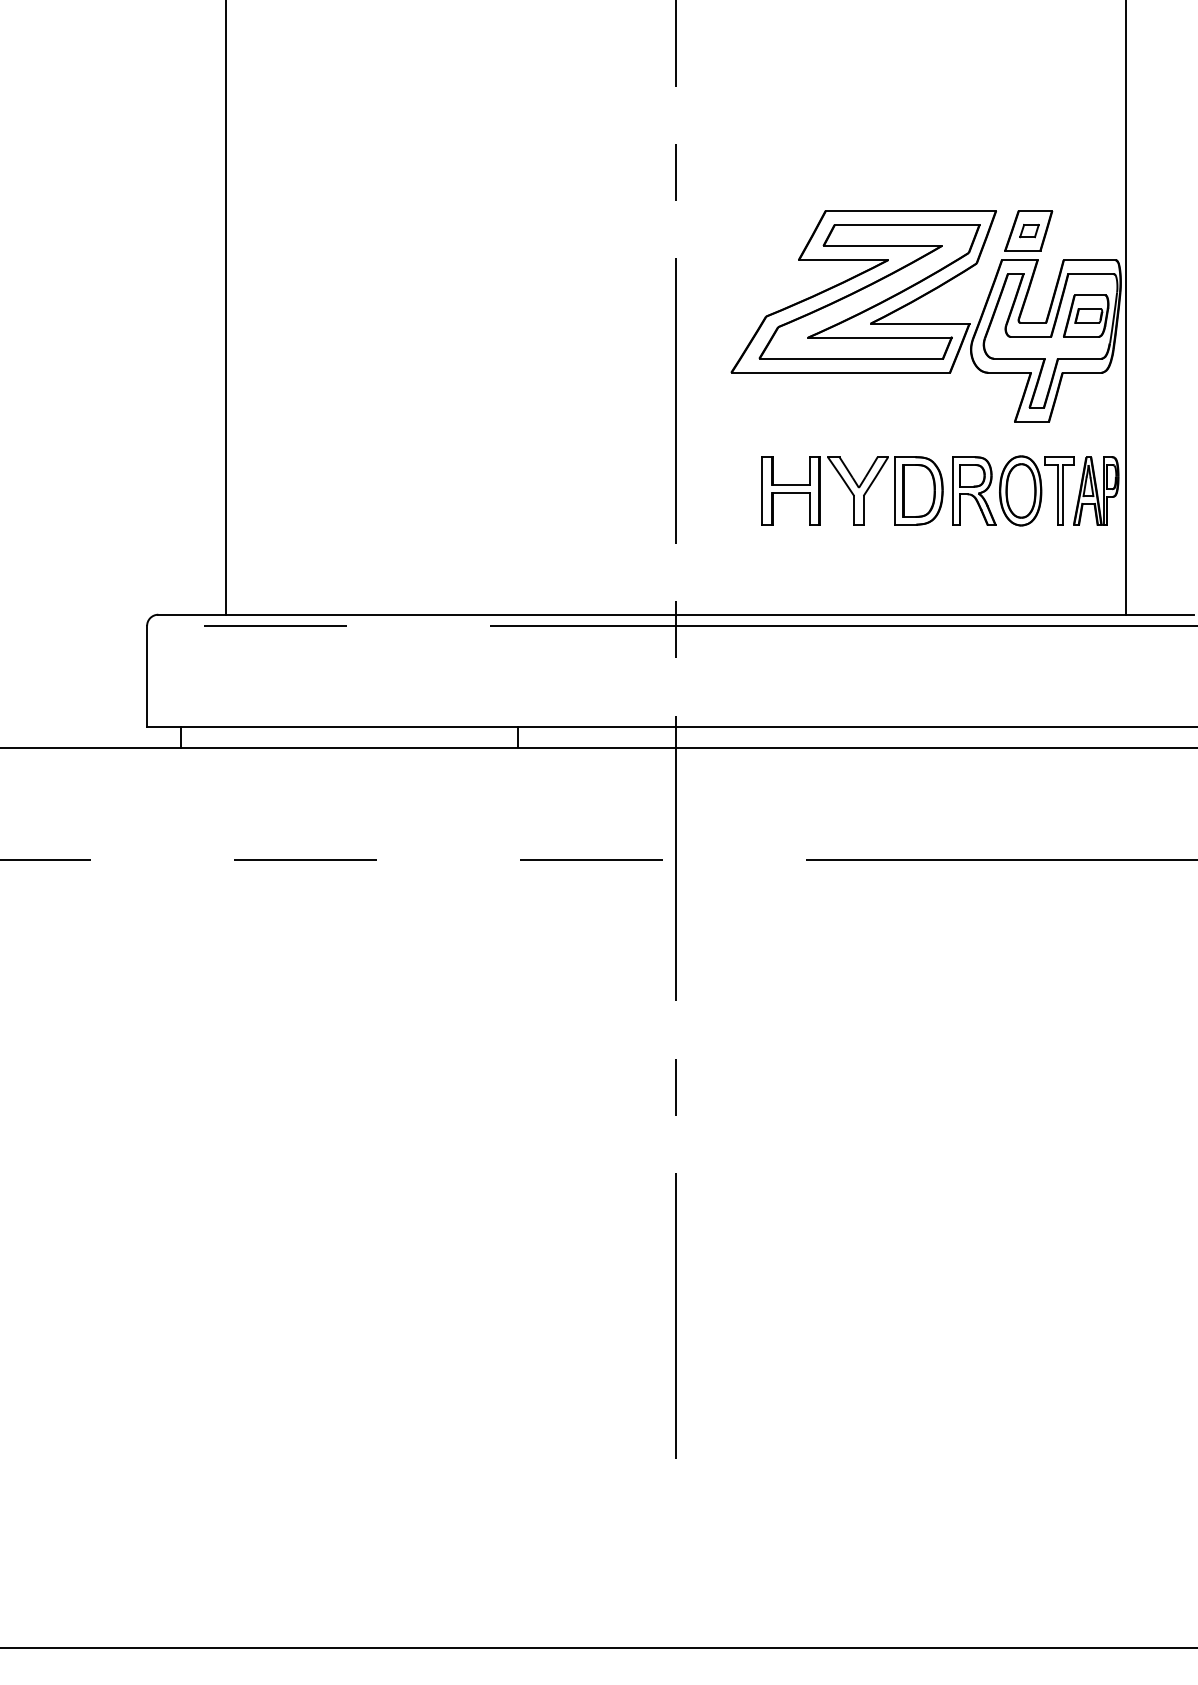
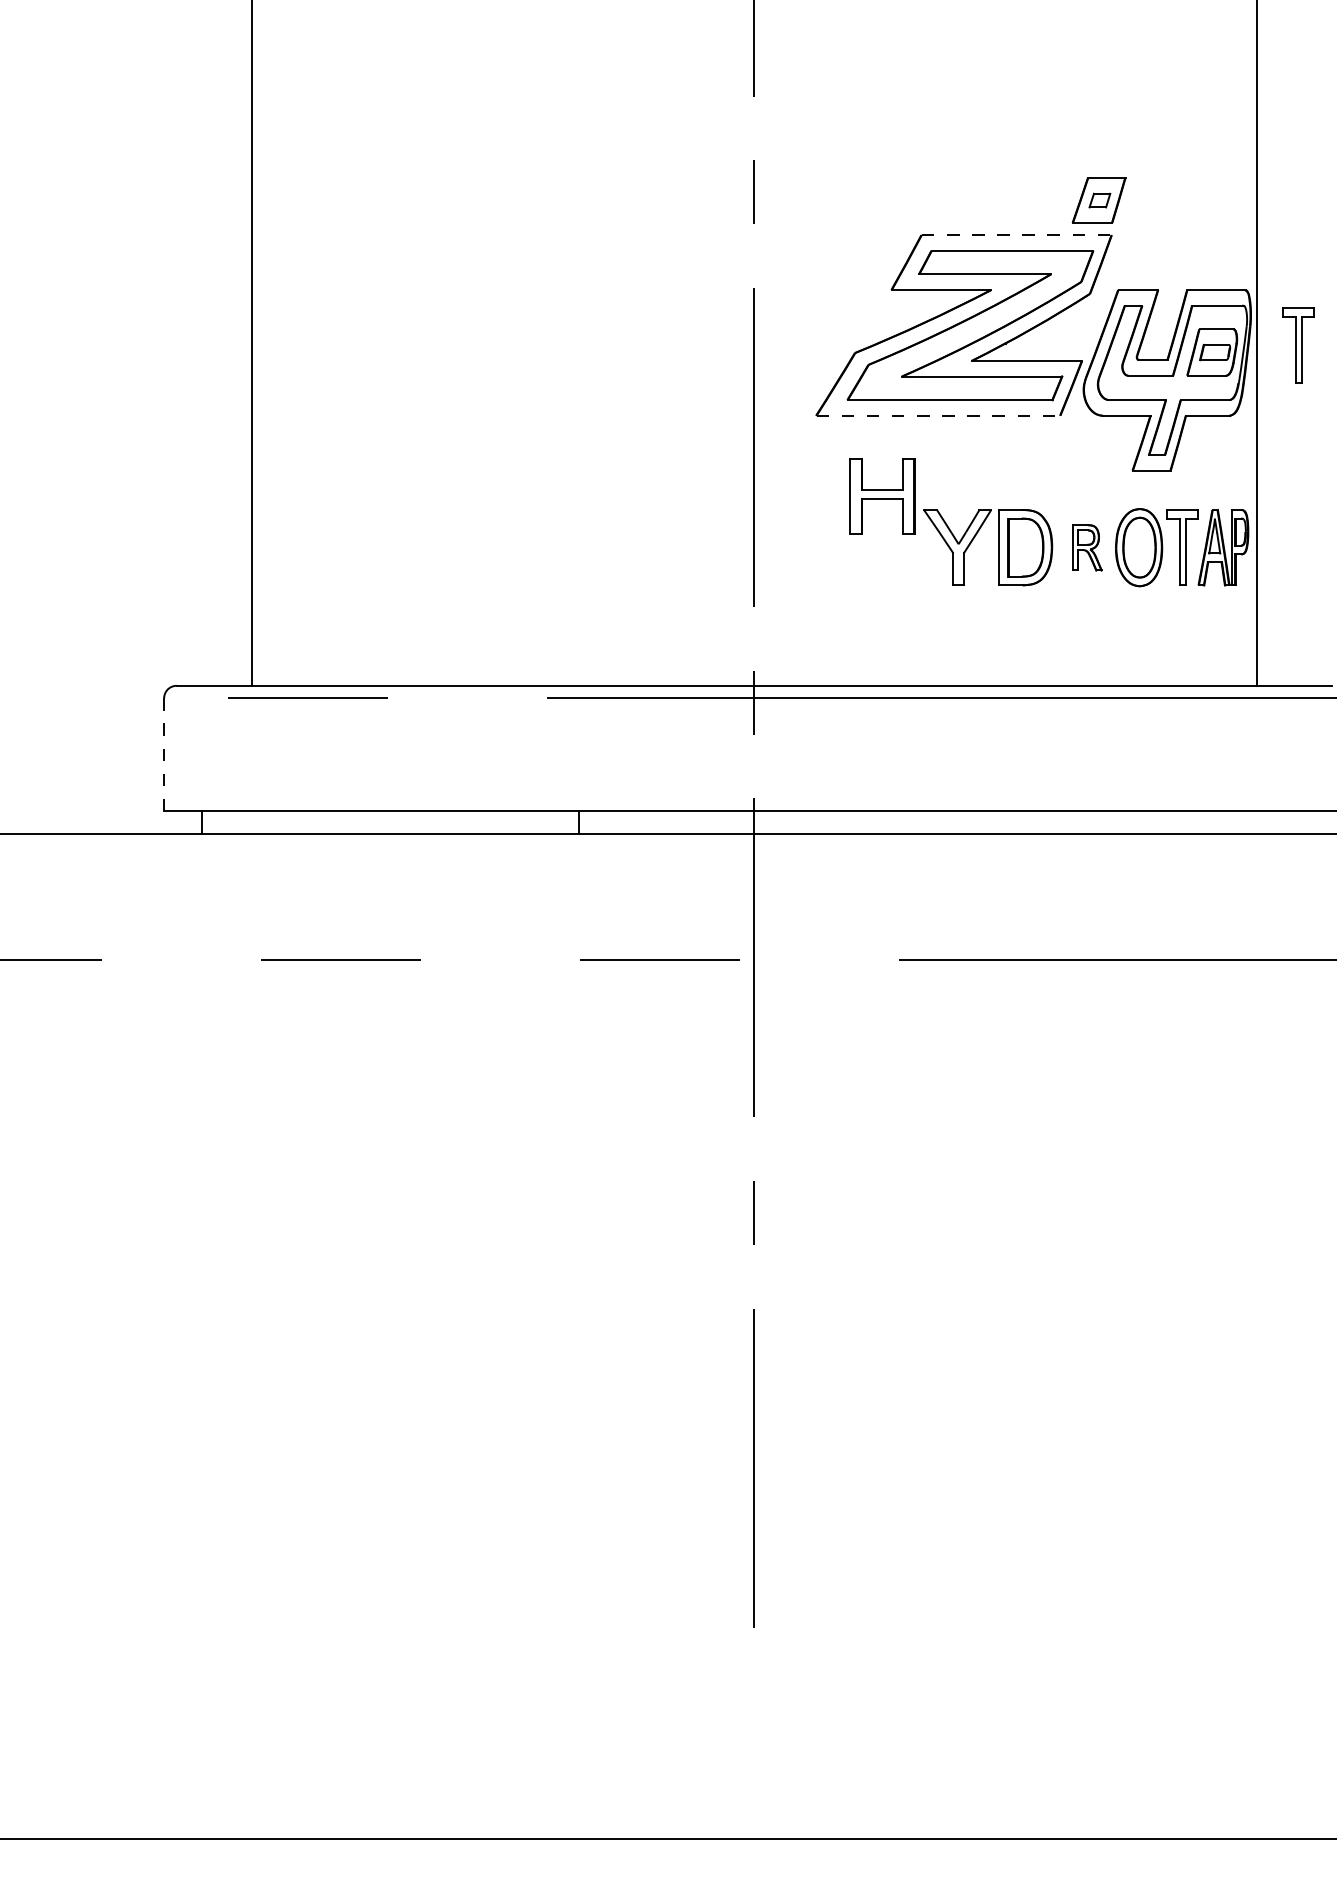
line: (911, 211) -> (1017, 235), solid -> dashed
part: (1028, 230) -> (1098, 200), moved
part: (1163, 309) -> (1298, 345), added
line: (840, 372) -> (938, 415), solid -> dashed
part: (790, 490) -> (882, 496), moved
part: (974, 490) -> (1087, 547), size x0.6
line: (147, 676) -> (164, 754), solid -> dashed

